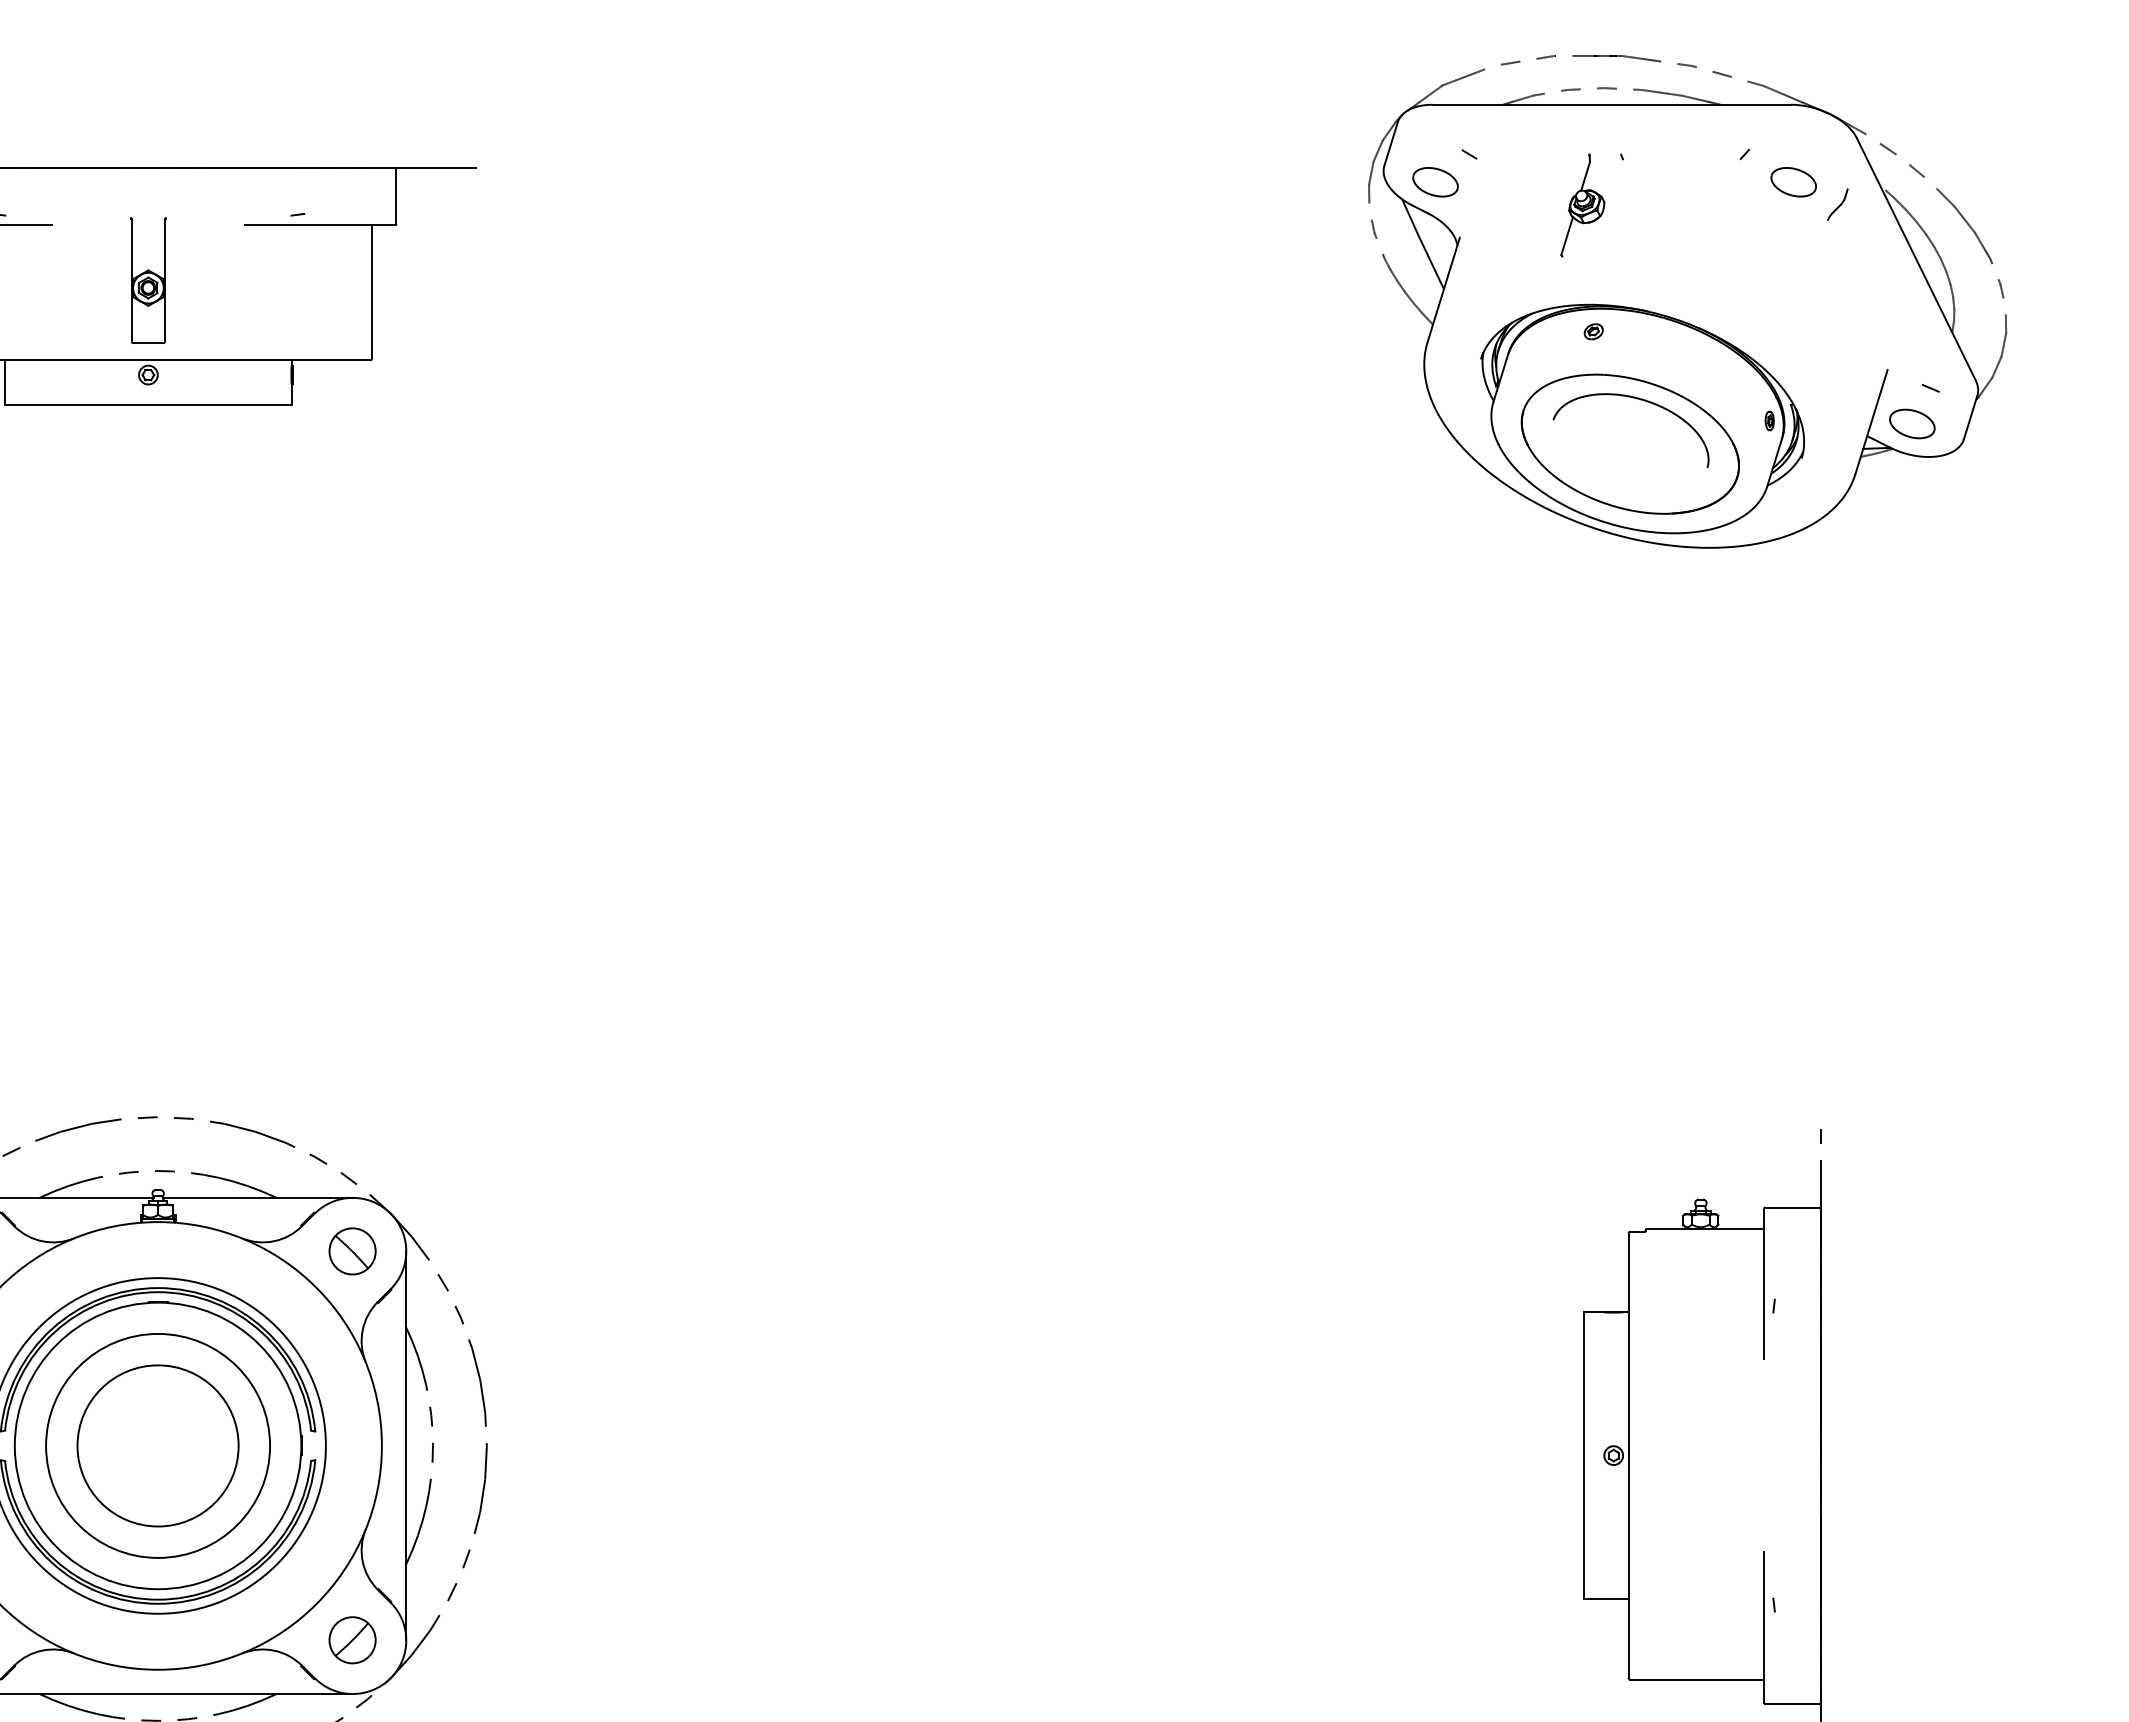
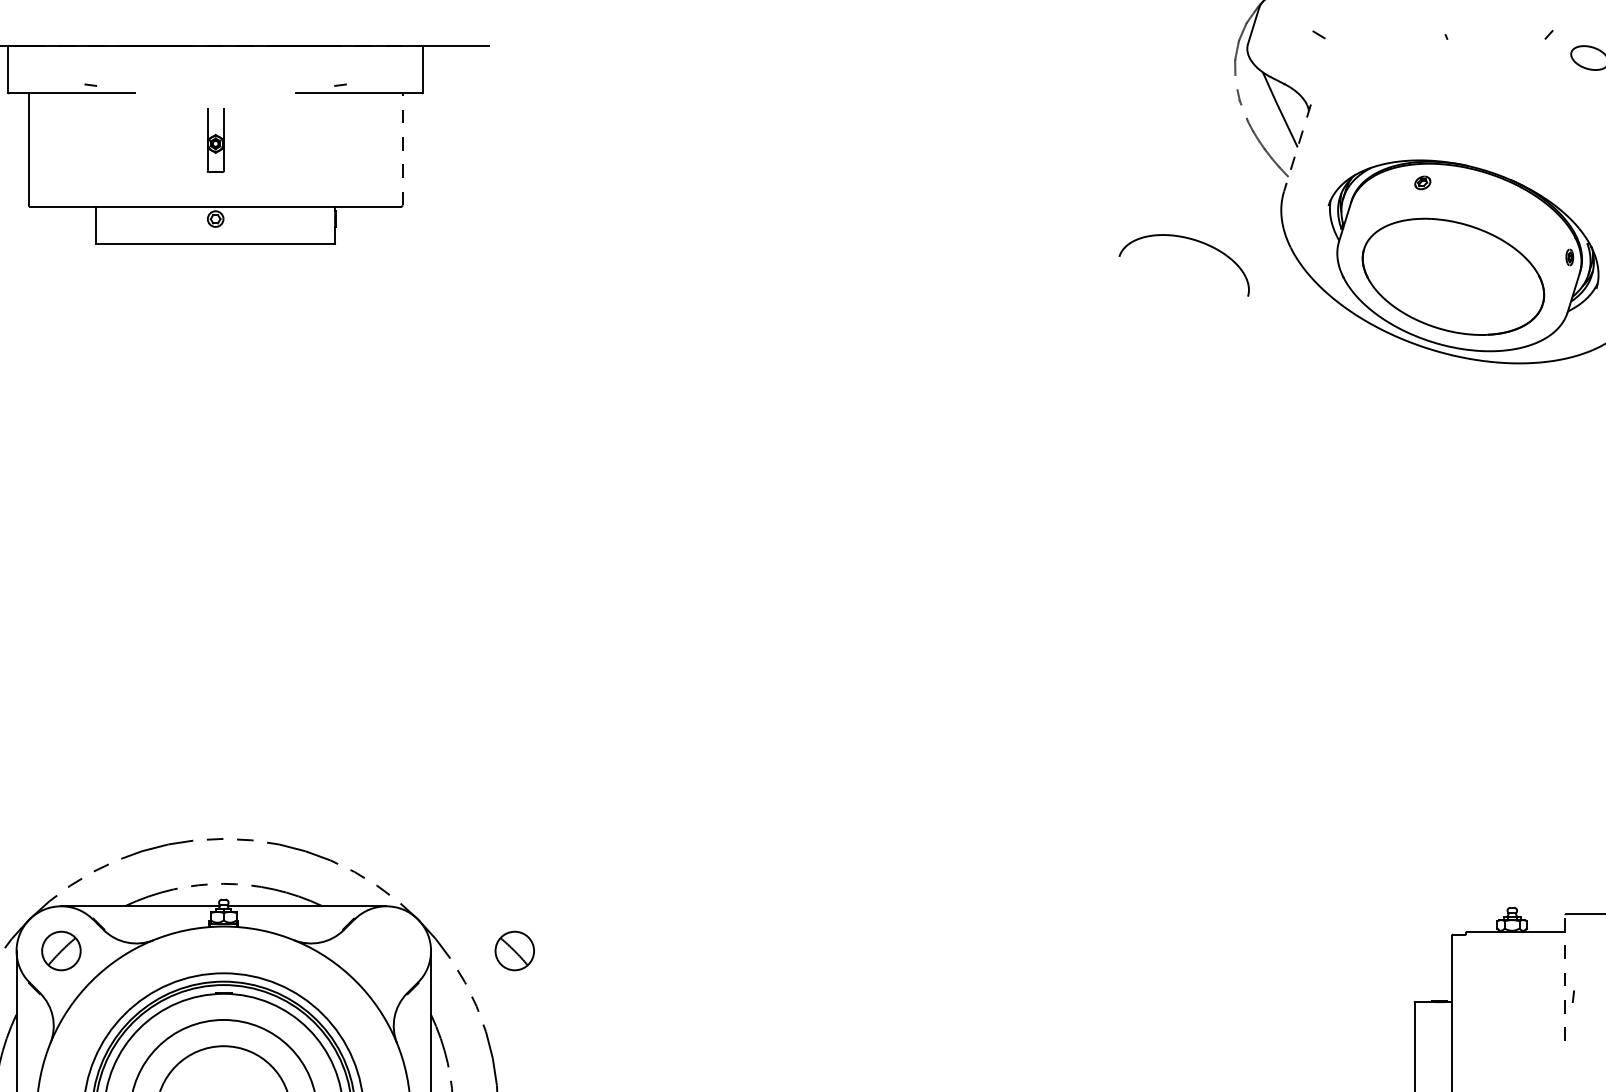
part: (1435, 182) -> (1290, 58), removed
part: (1582, 205) -> (1413, 77), removed
part: (148, 280) -> (215, 140), size x0.6
line: (1443, 290) -> (1297, 148), solid -> dashed
line: (372, 291) -> (402, 149), solid -> dashed
part: (1640, 400) -> (1192, 240), moved
part: (352, 1251) -> (514, 951), moved
line: (1764, 1283) -> (1565, 977), solid -> dashed

